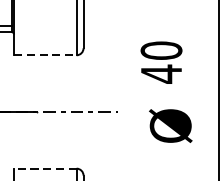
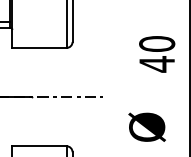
line: (45, 54) -> (39, 47), dashed -> solid
text: (161, 62) -> (157, 54), moved
text: (170, 125) -> (146, 126), moved
line: (44, 168) -> (38, 146), dashed -> solid

